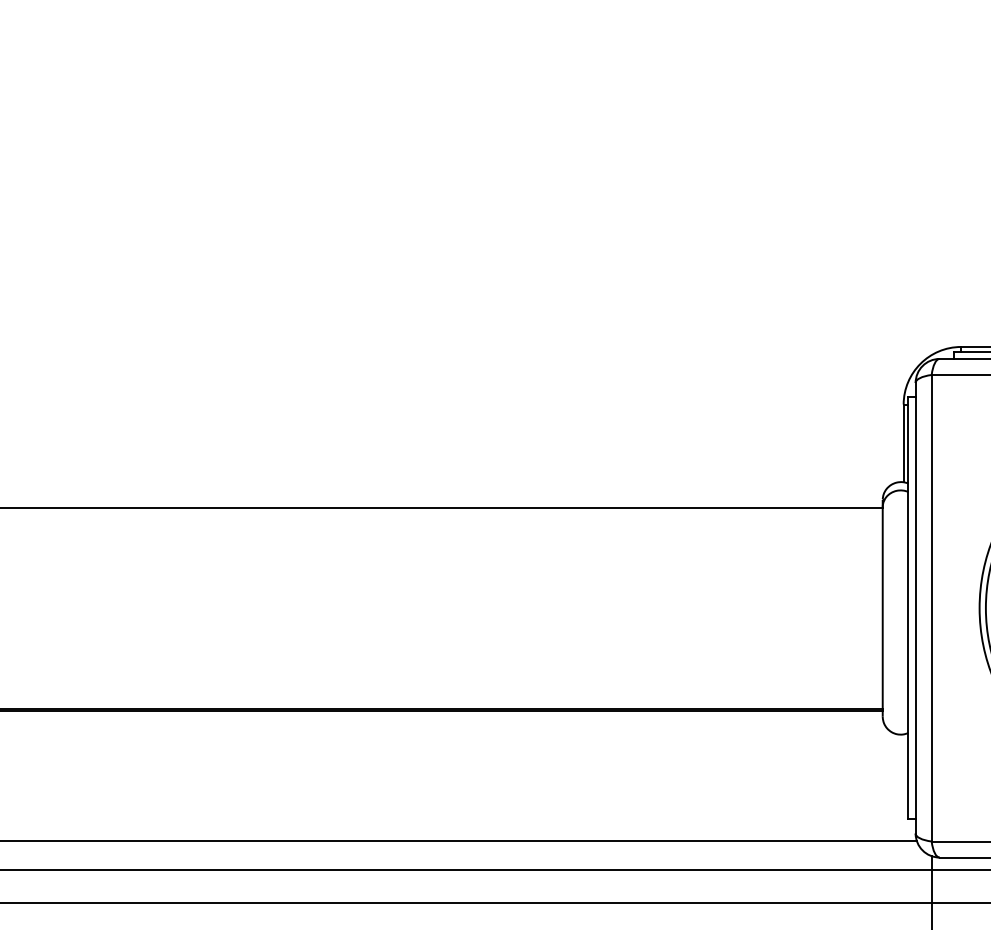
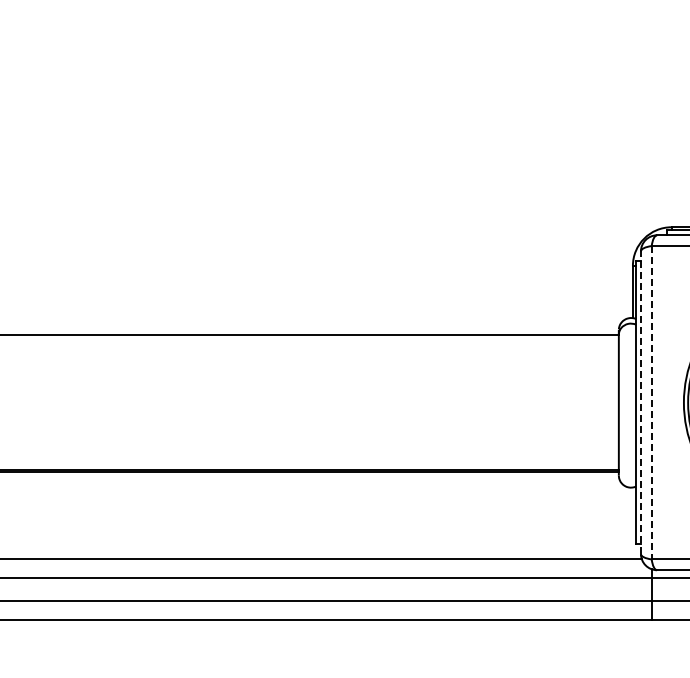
line: (914, 607) -> (640, 402), solid -> dashed
line: (931, 607) -> (651, 402), solid -> dashed

